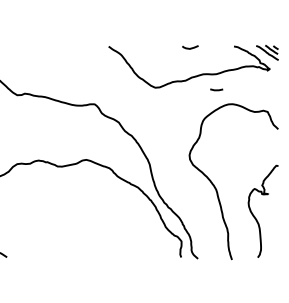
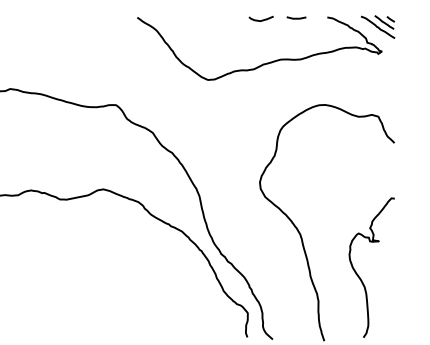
line: (216, 89) -> (296, 17), moved

